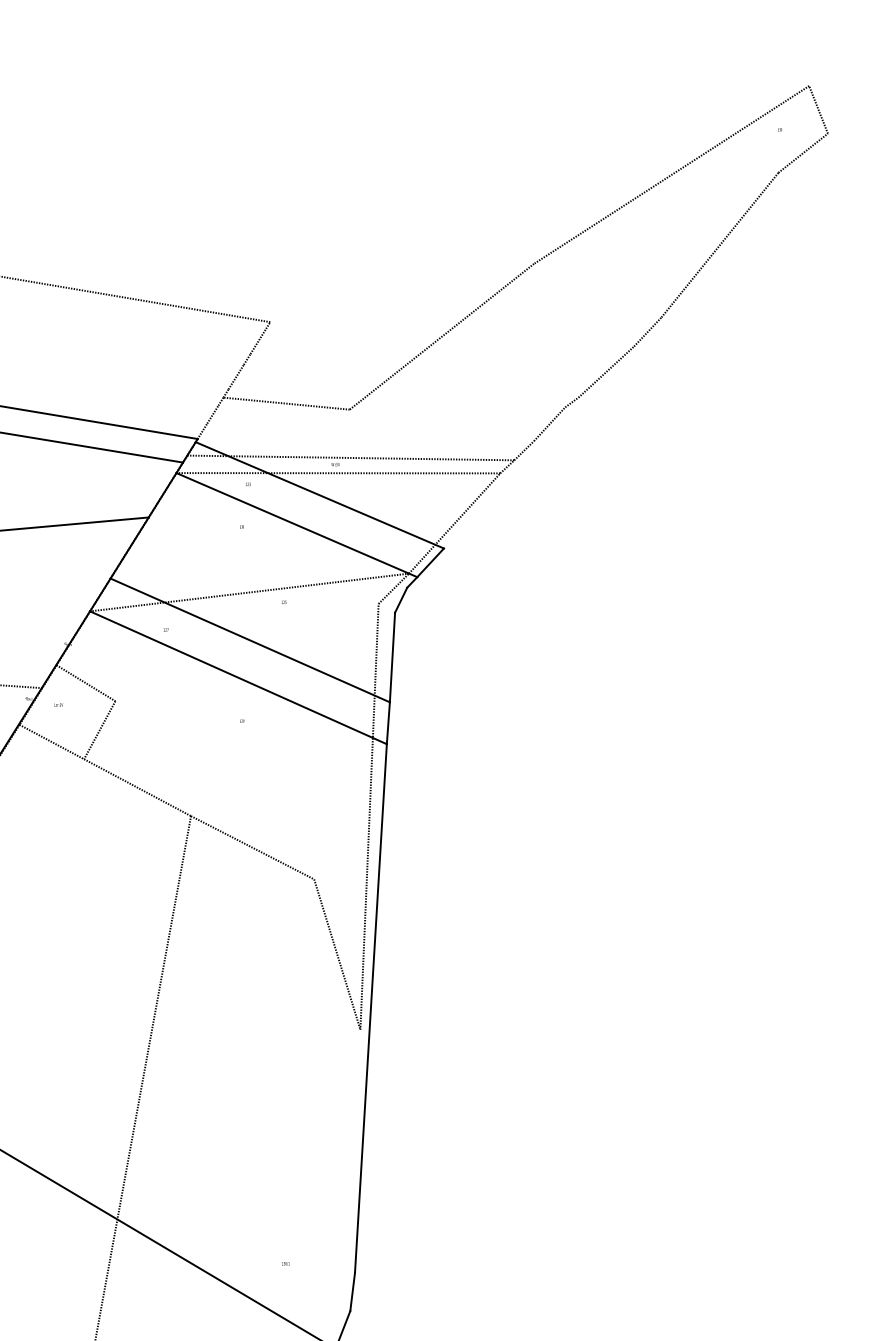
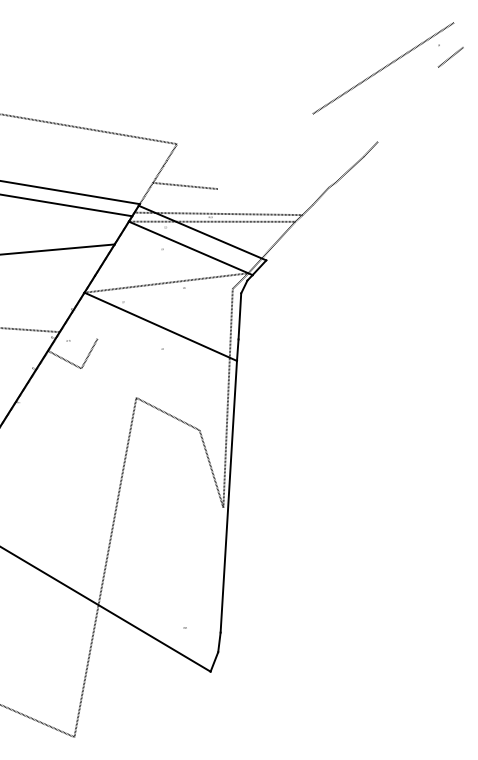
line: (818, 108) -> (458, 34), removed
line: (720, 245) -> (408, 104), removed
line: (440, 336) -> (264, 151), removed
line: (249, 640) -> (166, 307), removed
line: (86, 682) -> (82, 329), removed
line: (136, 786) -> (108, 382), removed

